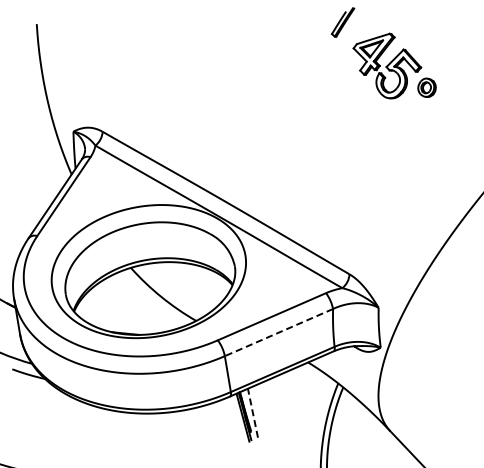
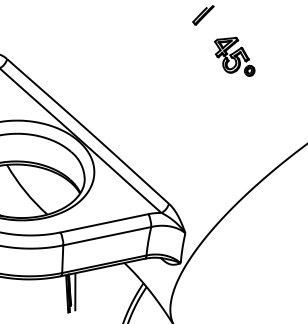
part: (394, 66) -> (234, 55), size x0.71
line: (278, 332) -> (106, 236), dashed -> solid
line: (253, 413) -> (75, 292), dashed -> solid

